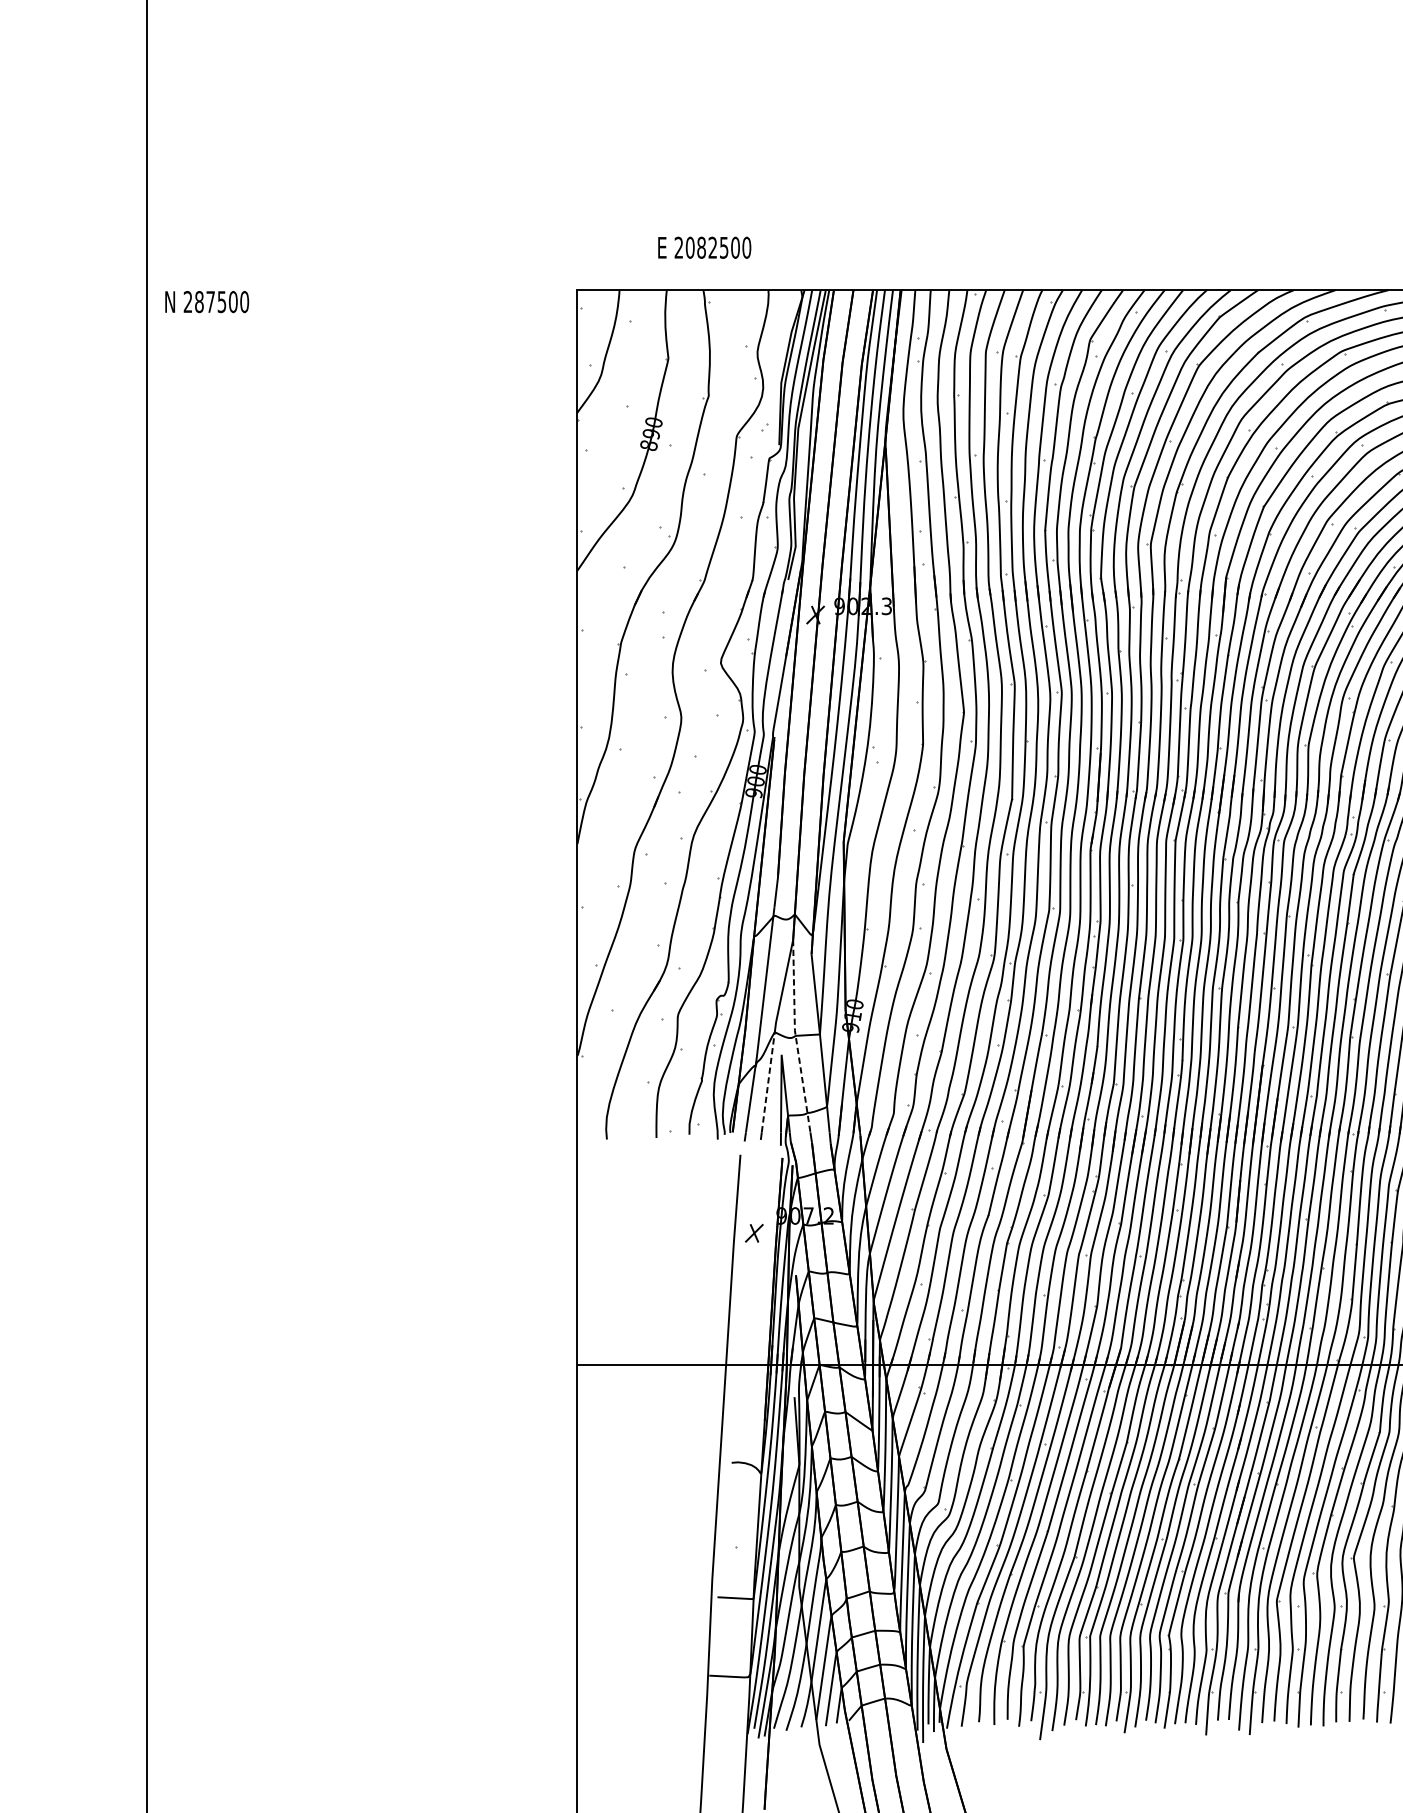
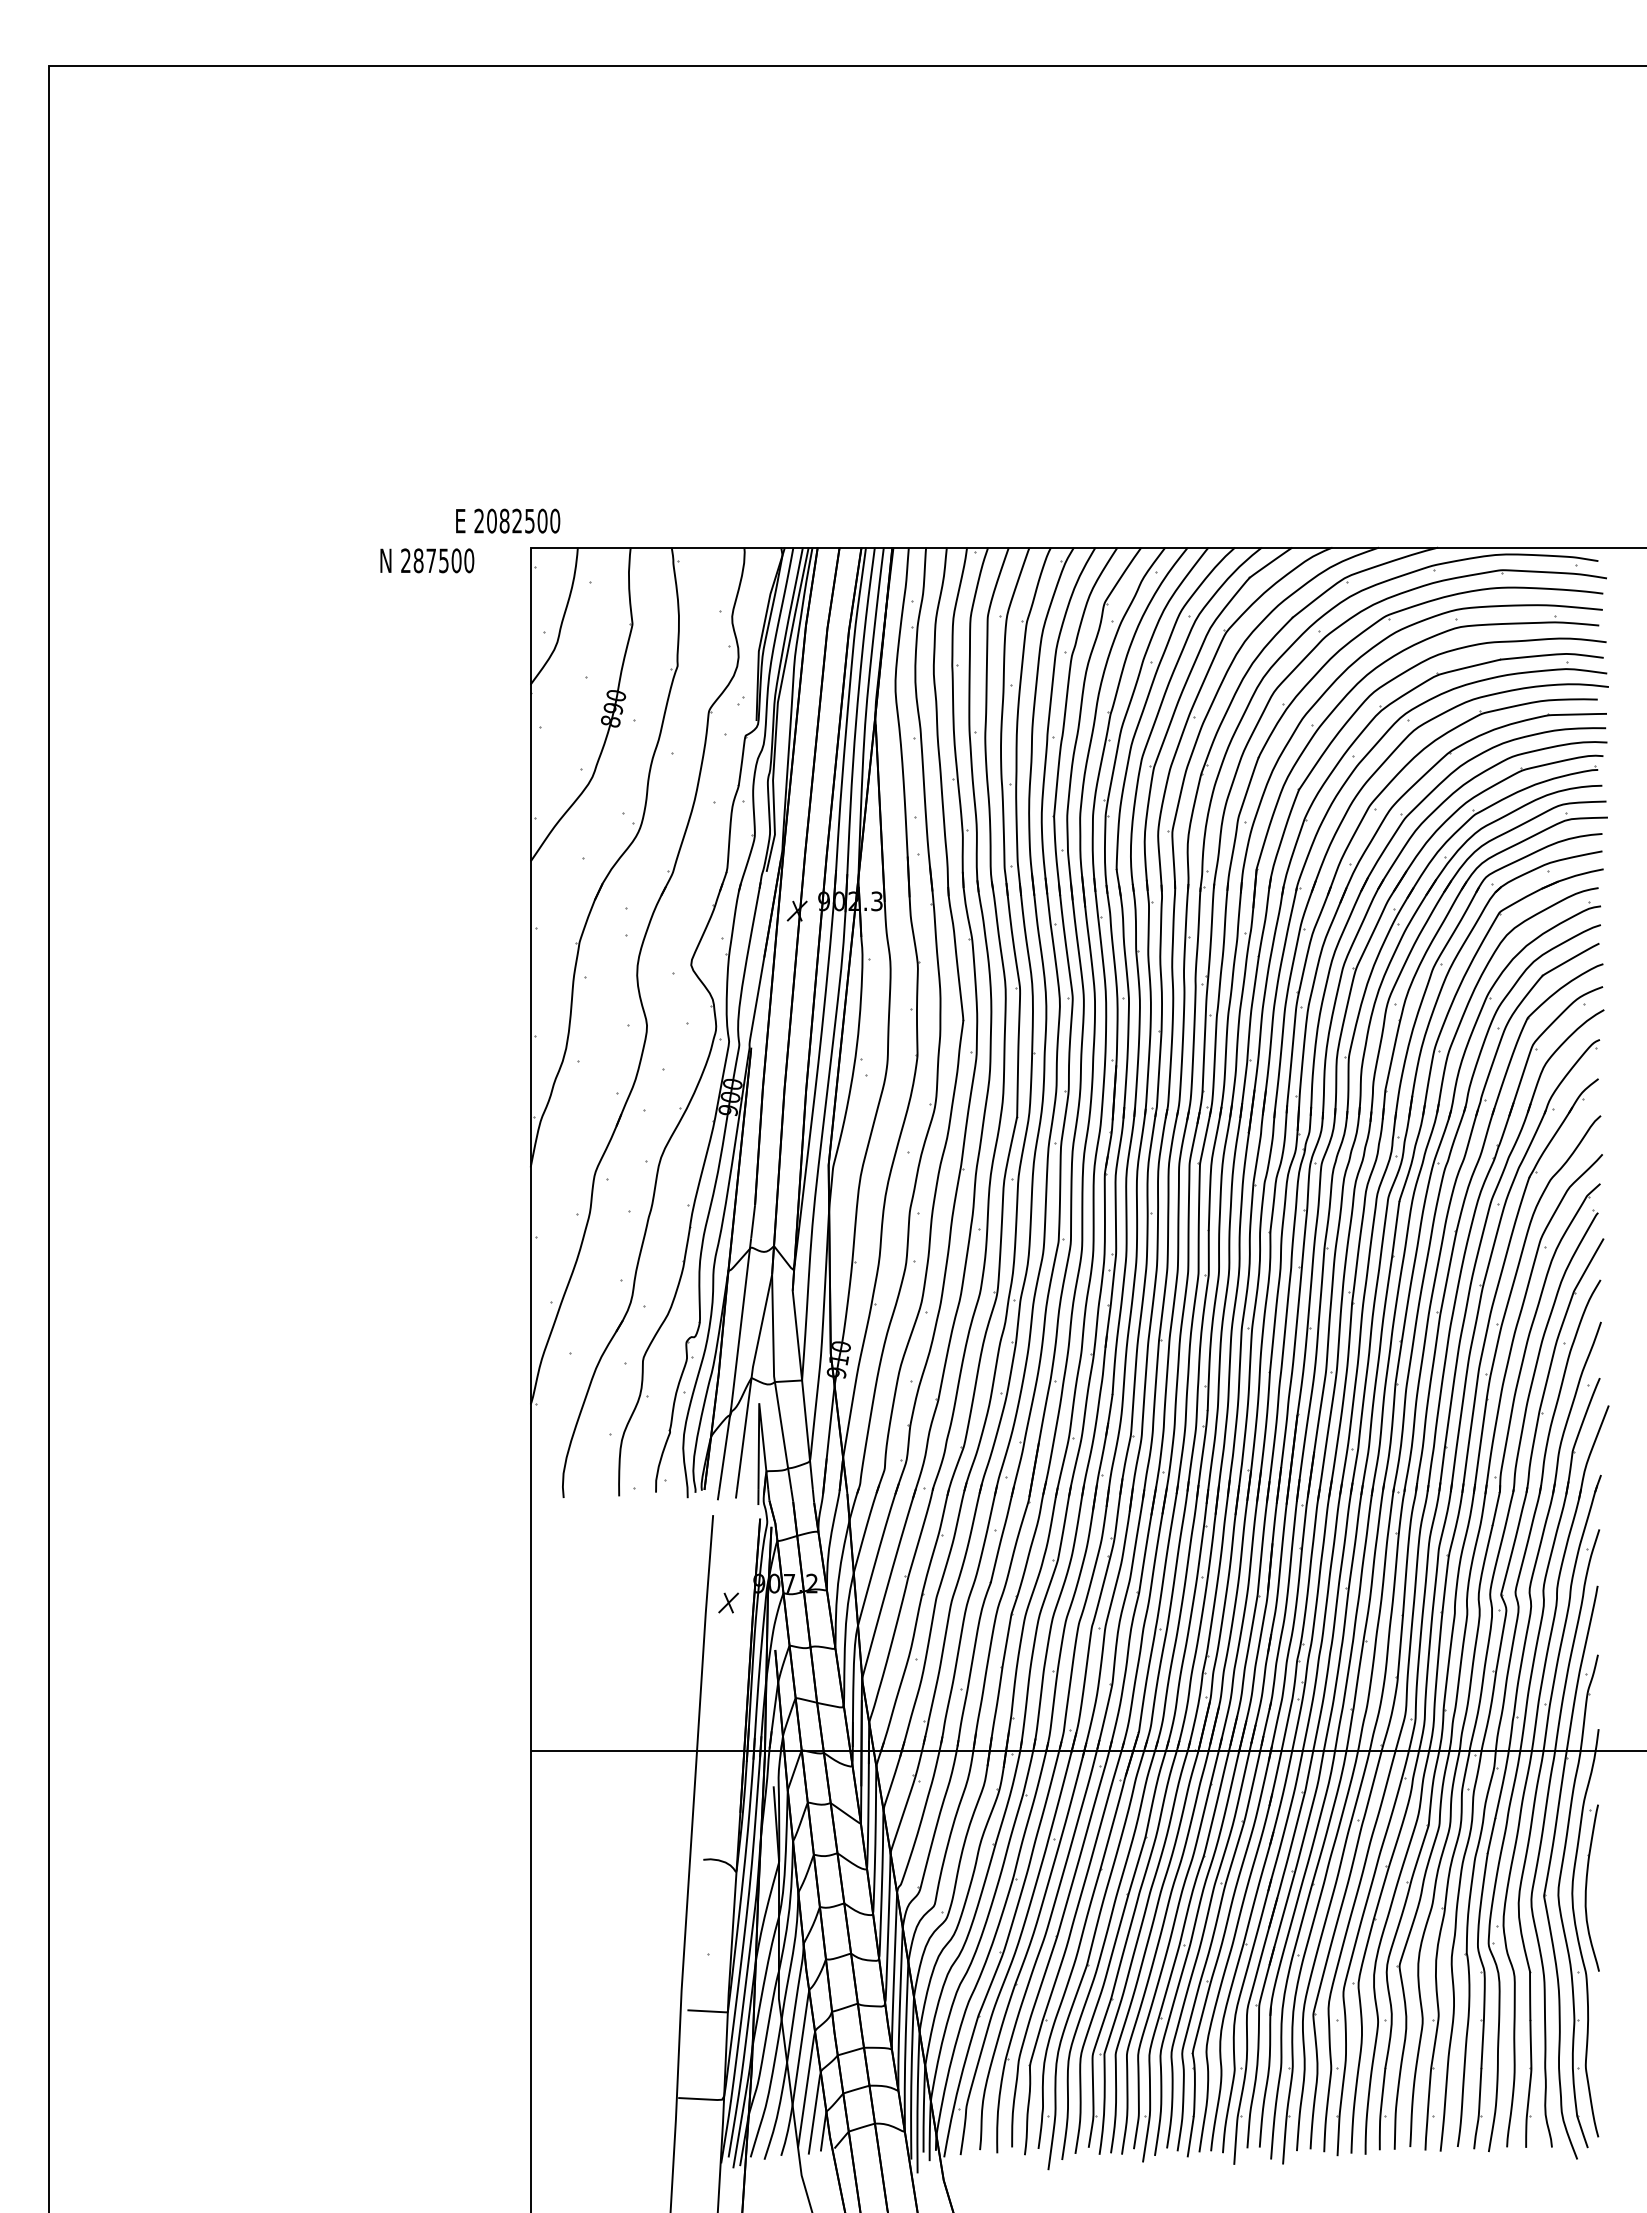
text: (705, 247) -> (508, 520), moved
text: (207, 301) -> (427, 560), moved
line: (795, 1036) -> (774, 1382), dashed -> solid
line: (768, 1082) -> (744, 1434), dashed -> solid

